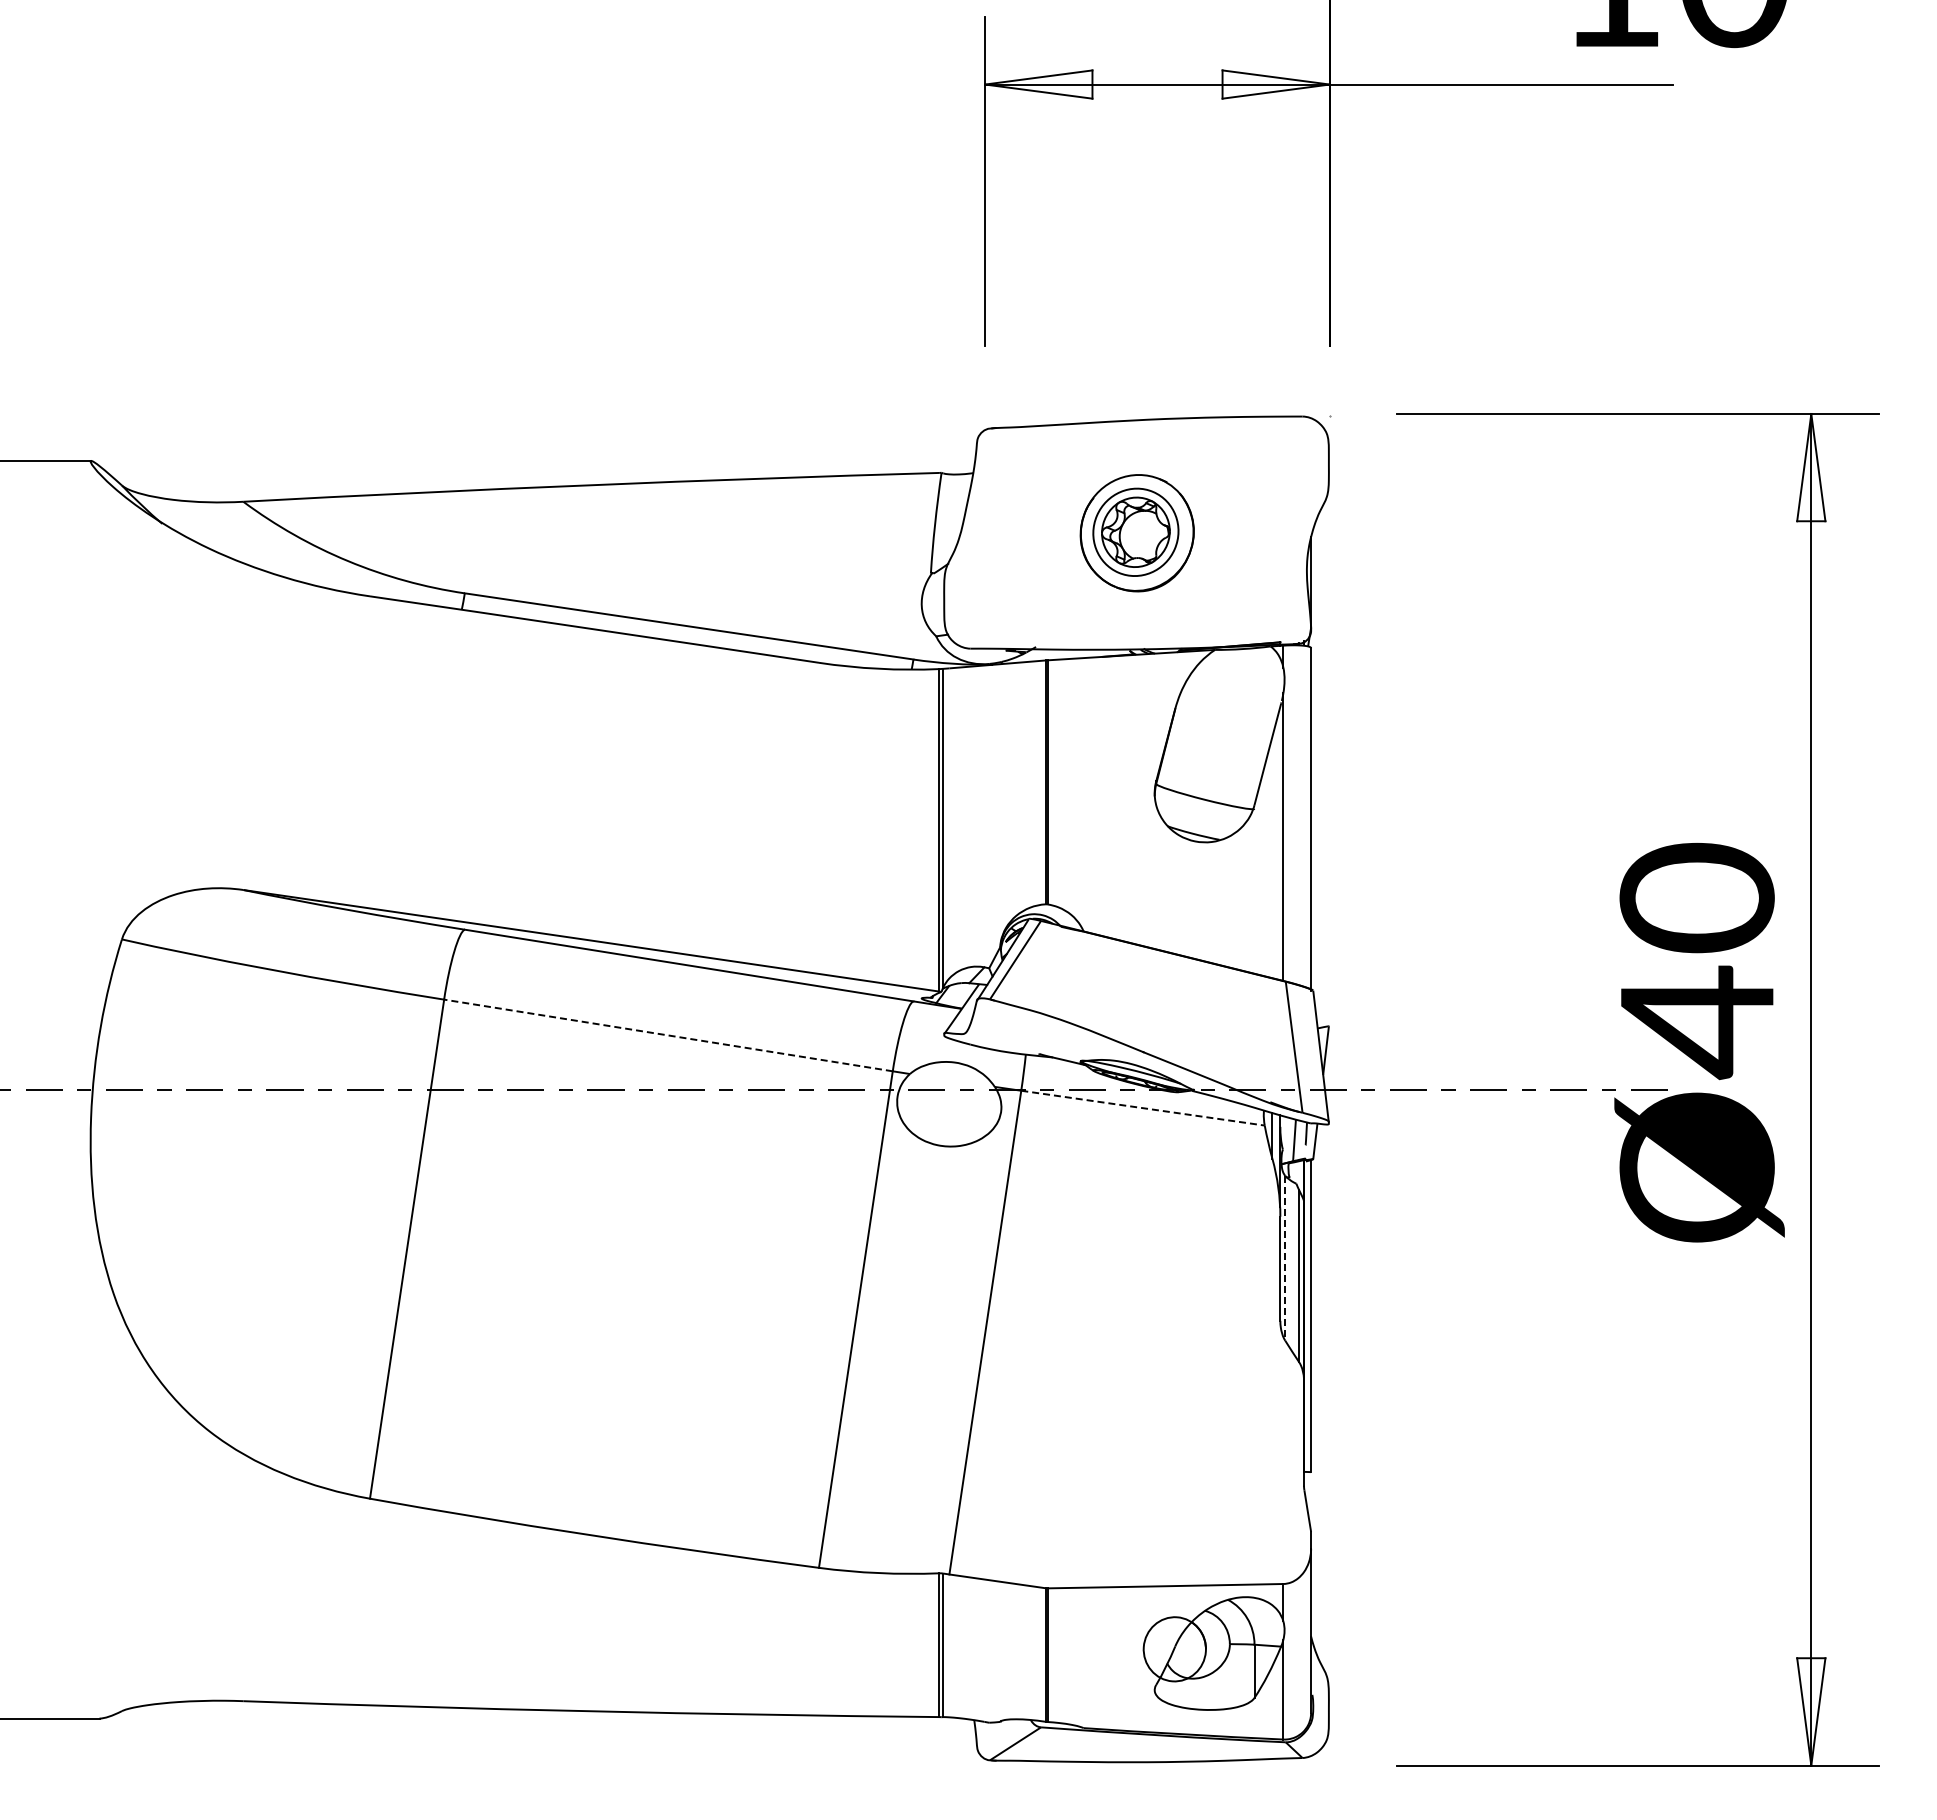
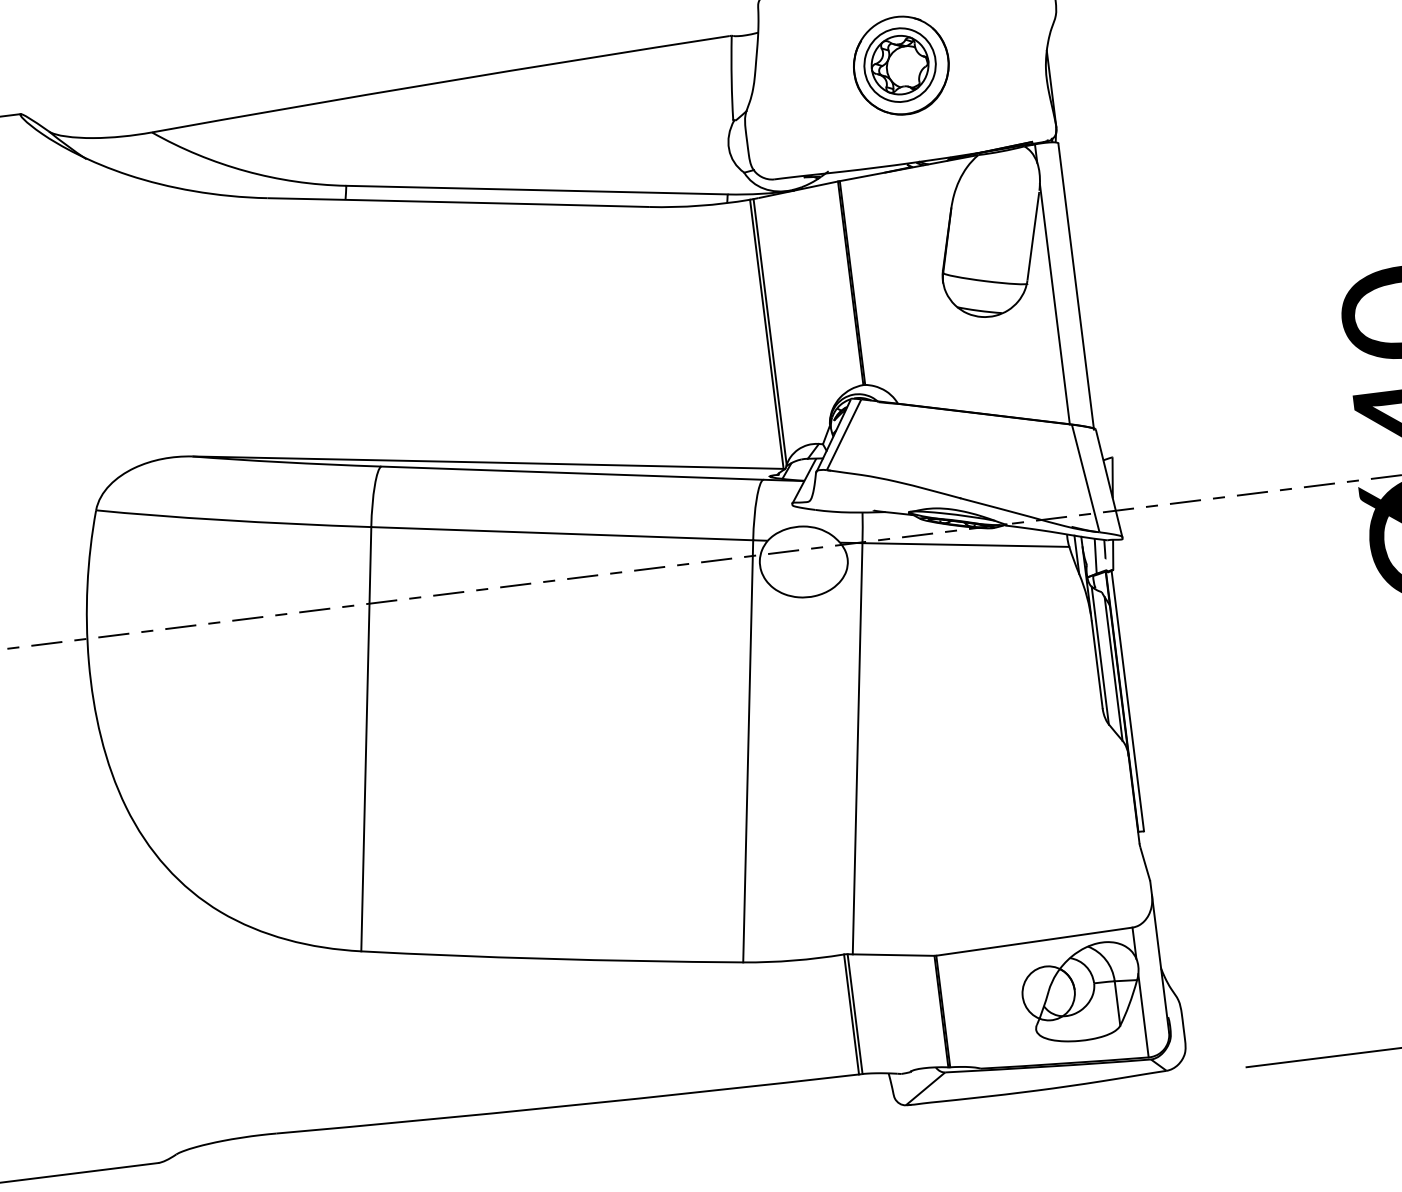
line: (667, 1035) -> (561, 533), dashed -> solid
line: (1143, 1108) -> (966, 545), dashed -> solid
line: (1285, 1258) -> (1100, 655), dashed -> solid

